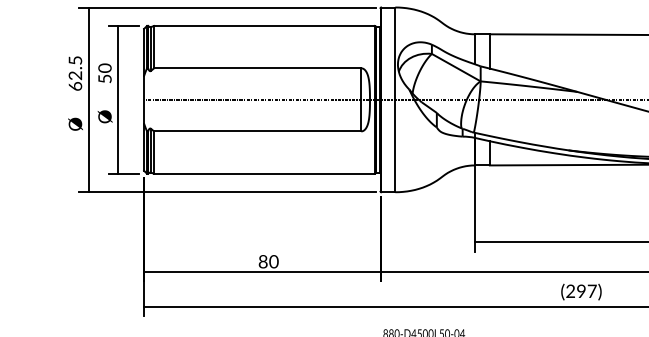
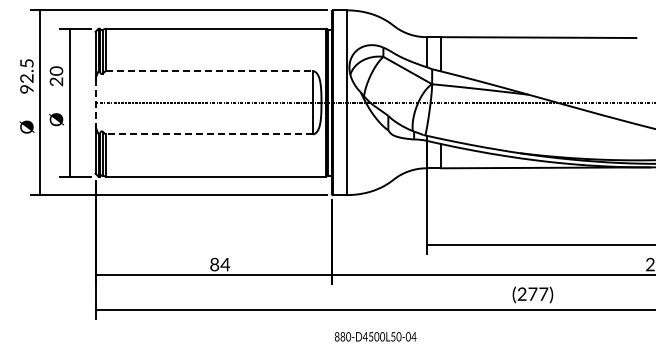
line: (258, 68) -> (209, 71), solid -> dashed
text: (105, 78) -> (56, 81), 50 -> 20
text: (75, 85) -> (26, 88), 62.5 -> 92.5
line: (144, 99) -> (95, 102), solid -> dashed
line: (258, 131) -> (209, 134), solid -> dashed
text: (274, 261) -> (225, 264), 80 -> 84
text: (581, 290) -> (532, 293), (297) -> (277)

